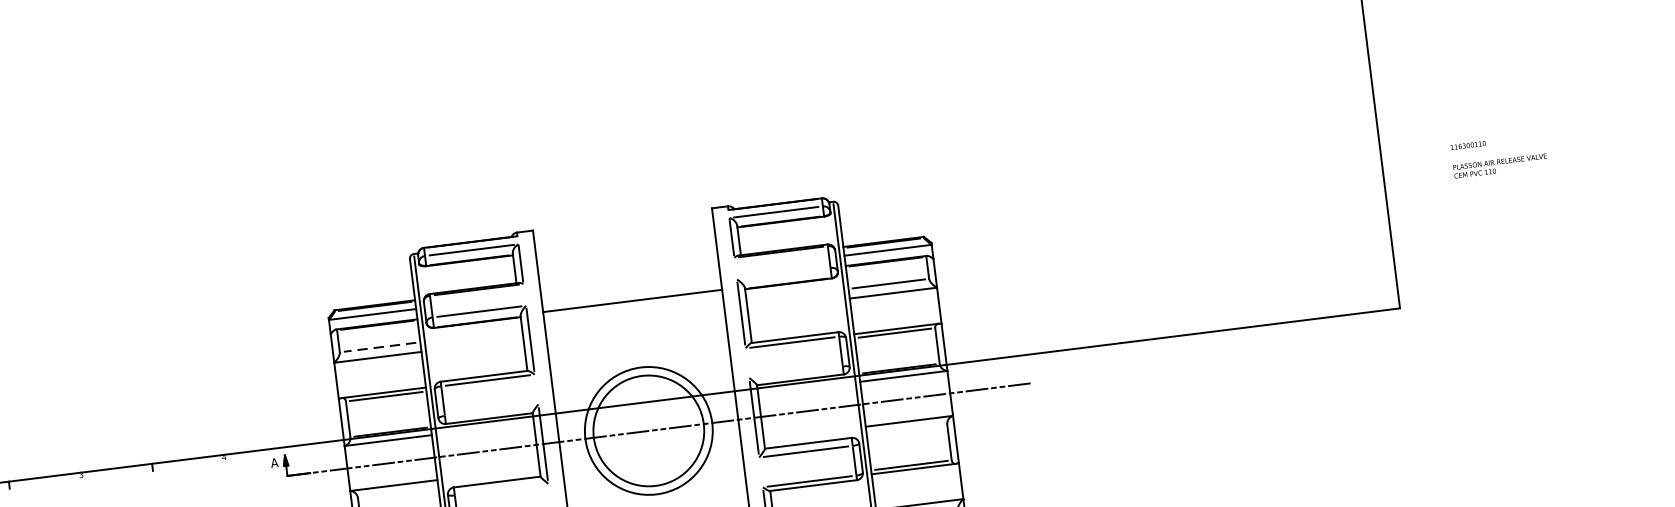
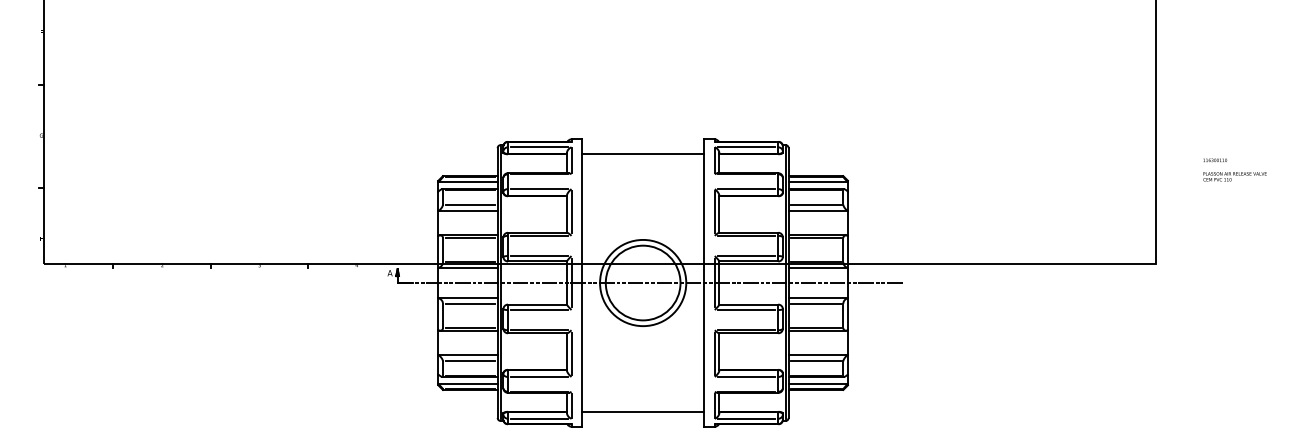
line: (783, 274) -> (746, 189), added
line: (631, 300) -> (642, 153), moved
line: (380, 346) -> (470, 204), dashed -> solid
line: (796, 372) -> (746, 256), added
line: (491, 410) -> (539, 256), added
line: (906, 429) -> (815, 303), added
line: (501, 490) -> (539, 310), added
line: (396, 492) -> (469, 303), added

